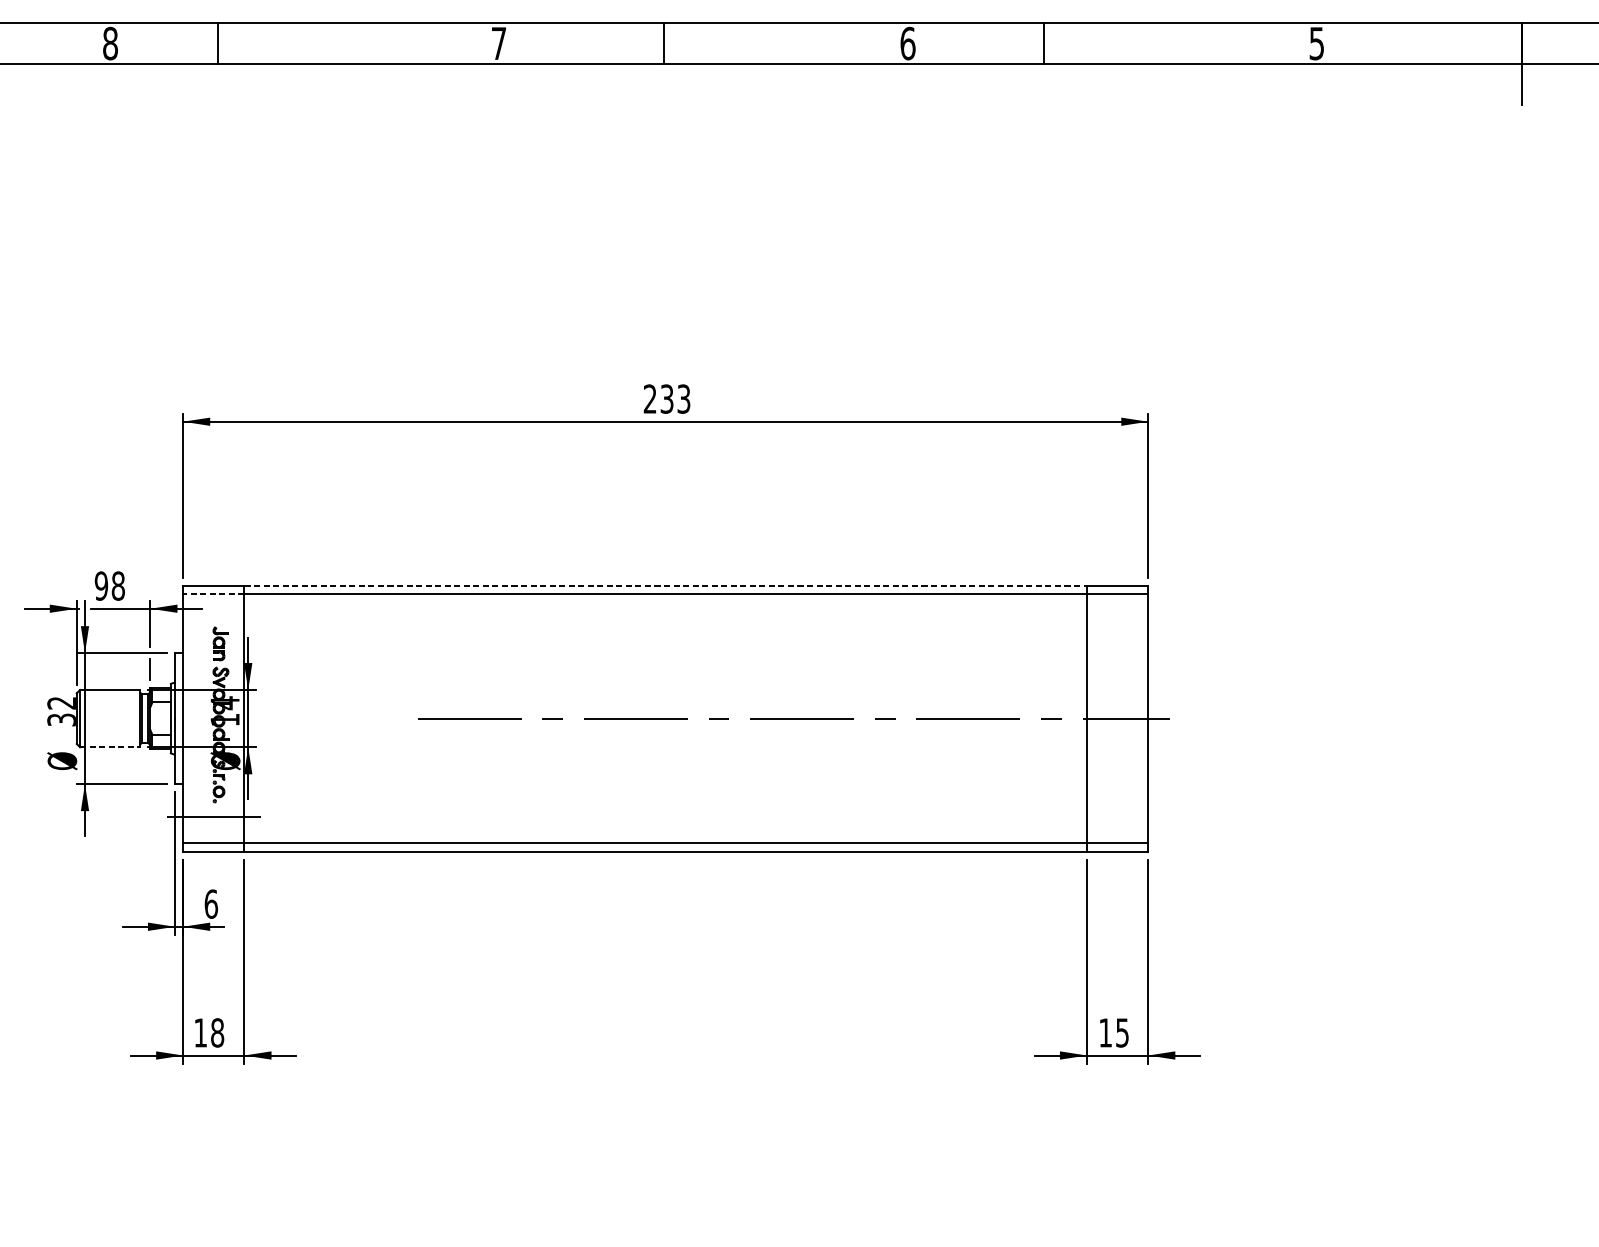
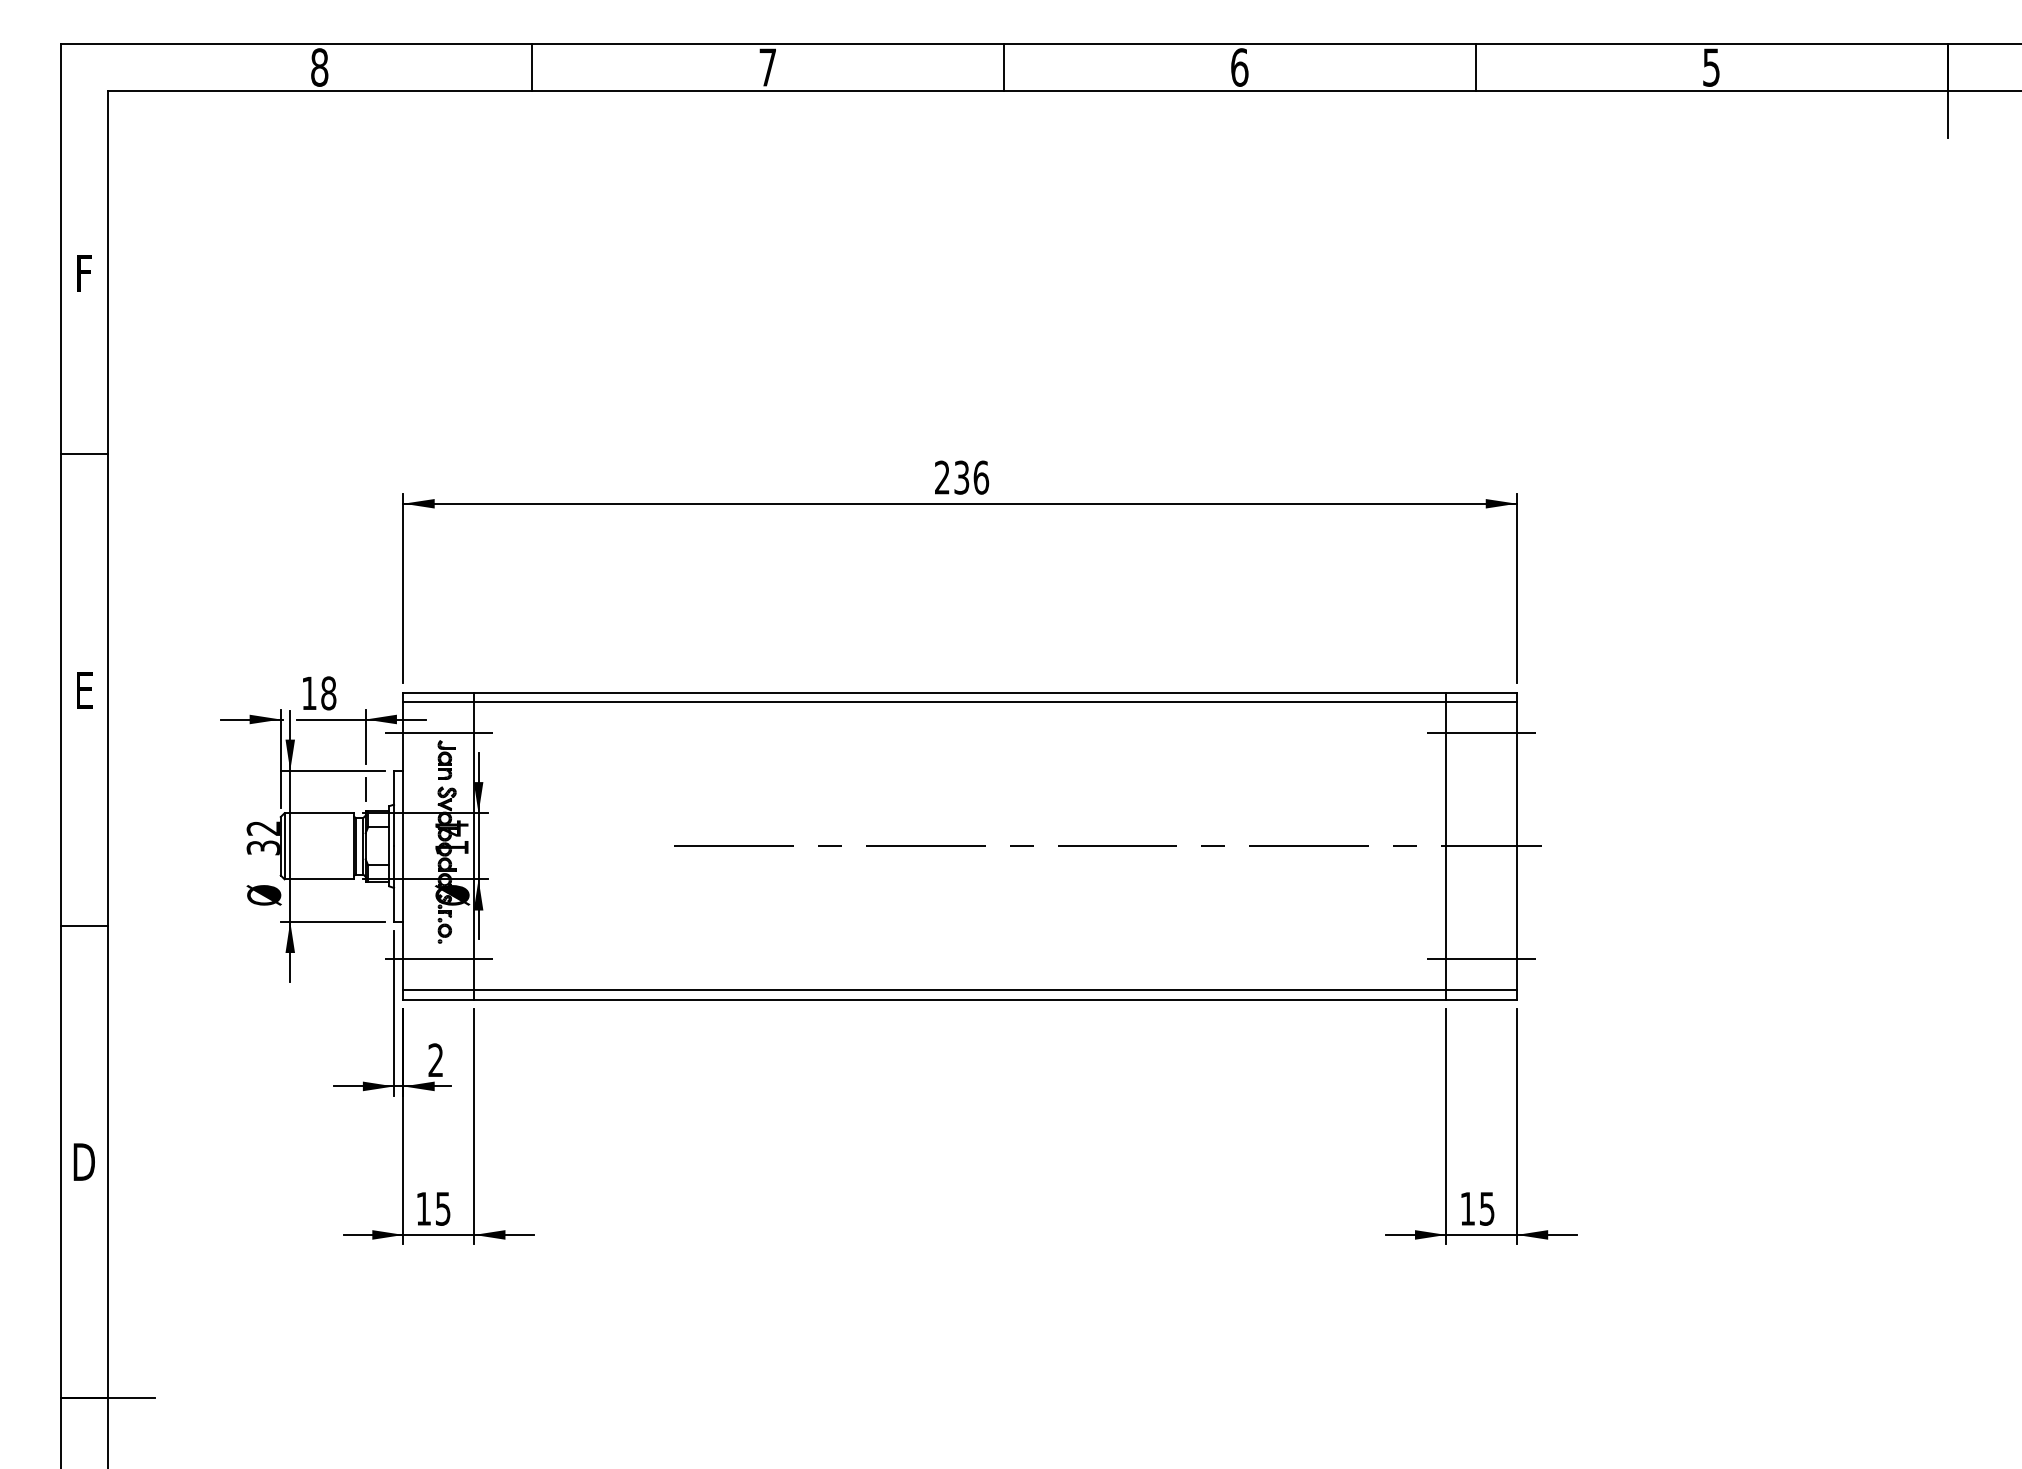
line: (217, 43) -> (532, 67), moved
line: (664, 43) -> (1004, 67), moved
line: (1044, 43) -> (1476, 67), moved
text: (684, 398) -> (981, 477), 233 -> 236
line: (665, 585) -> (960, 692), dashed -> solid
text: (100, 586) -> (308, 693), 98 -> 18
line: (213, 594) -> (438, 702), dashed -> solid
line: (213, 620) -> (438, 733), added
line: (1117, 620) -> (1481, 733), added
line: (110, 747) -> (319, 879), dashed -> solid
line: (1117, 816) -> (1481, 959), added
text: (210, 904) -> (435, 1060), 6 -> 2
text: (216, 1032) -> (442, 1208), 18 -> 15

